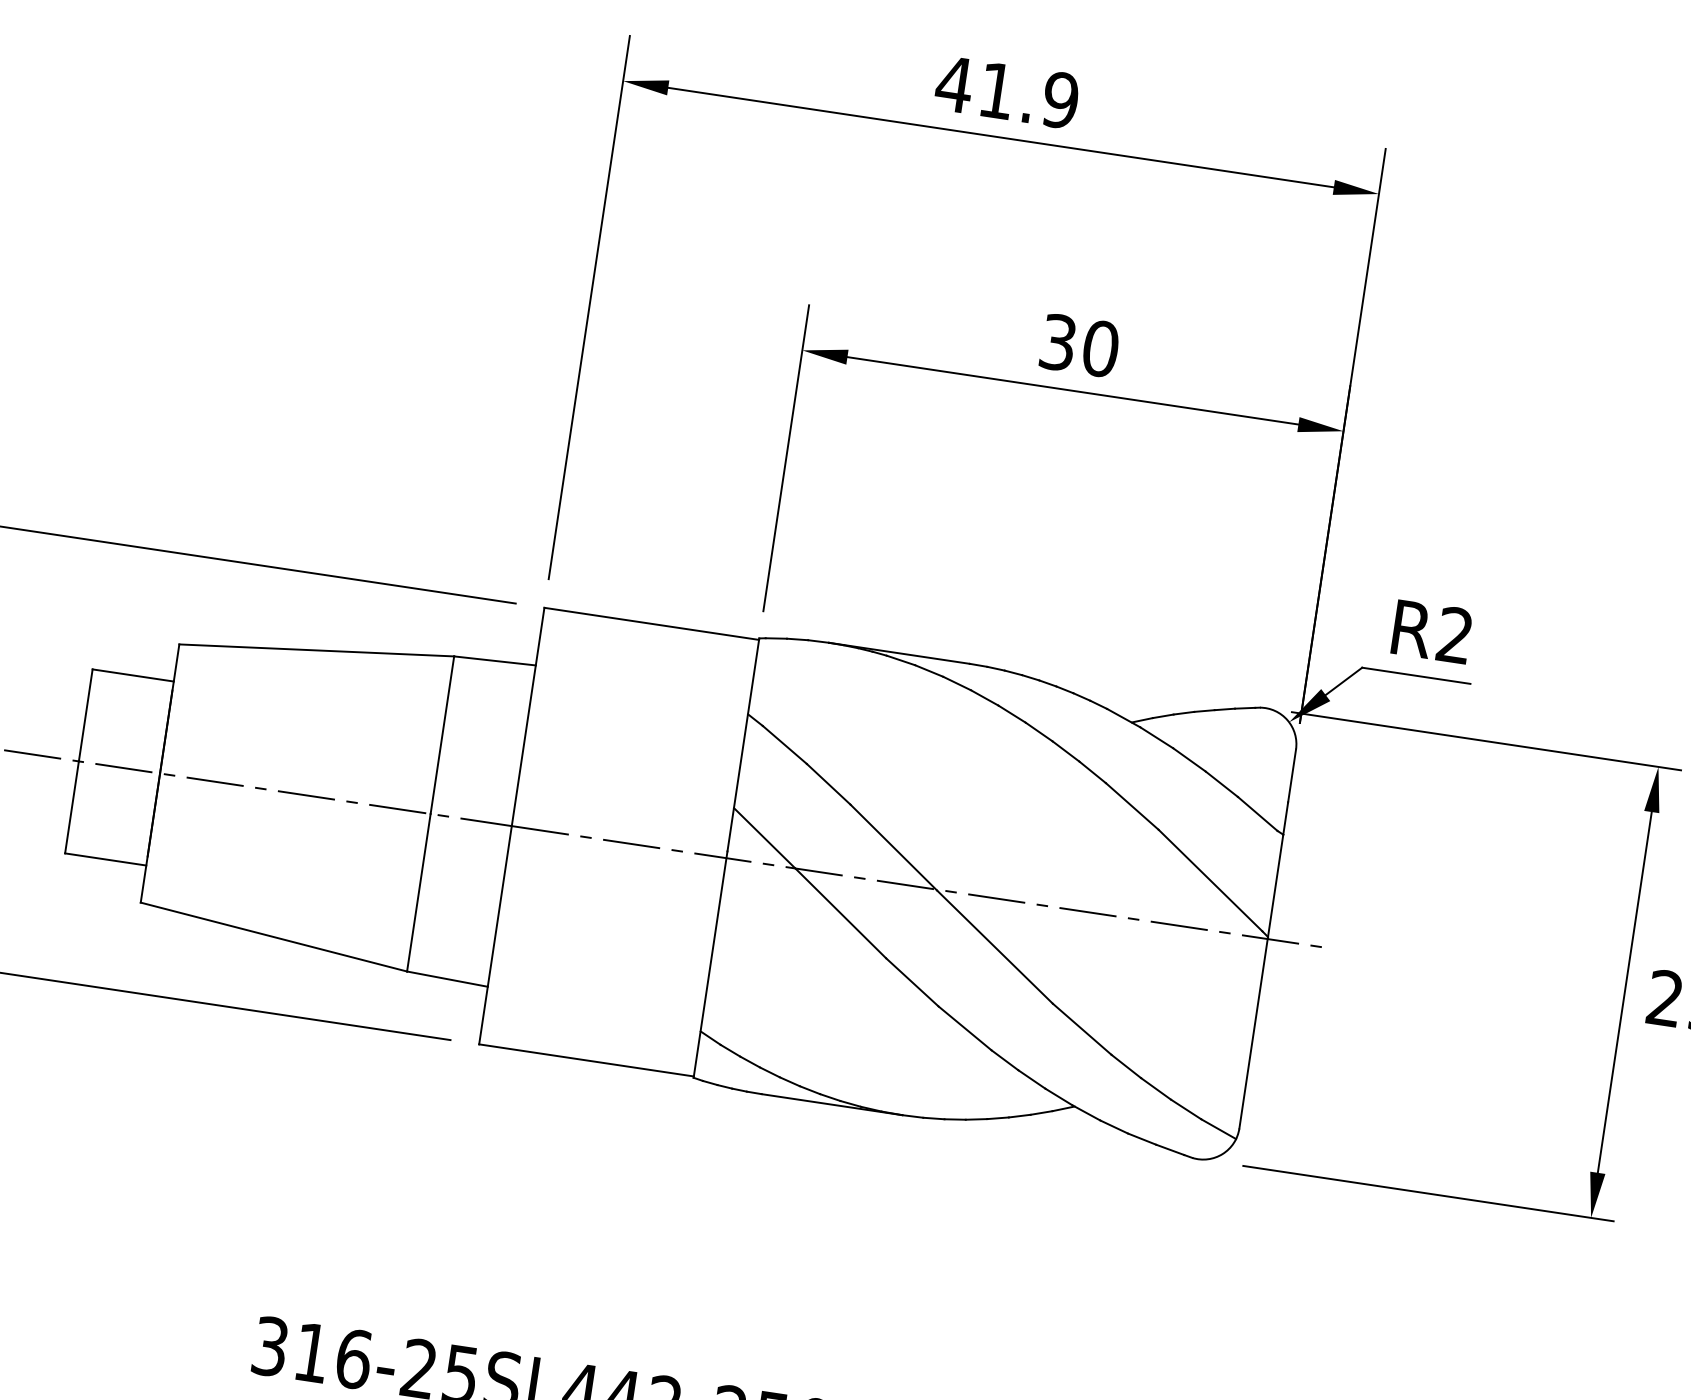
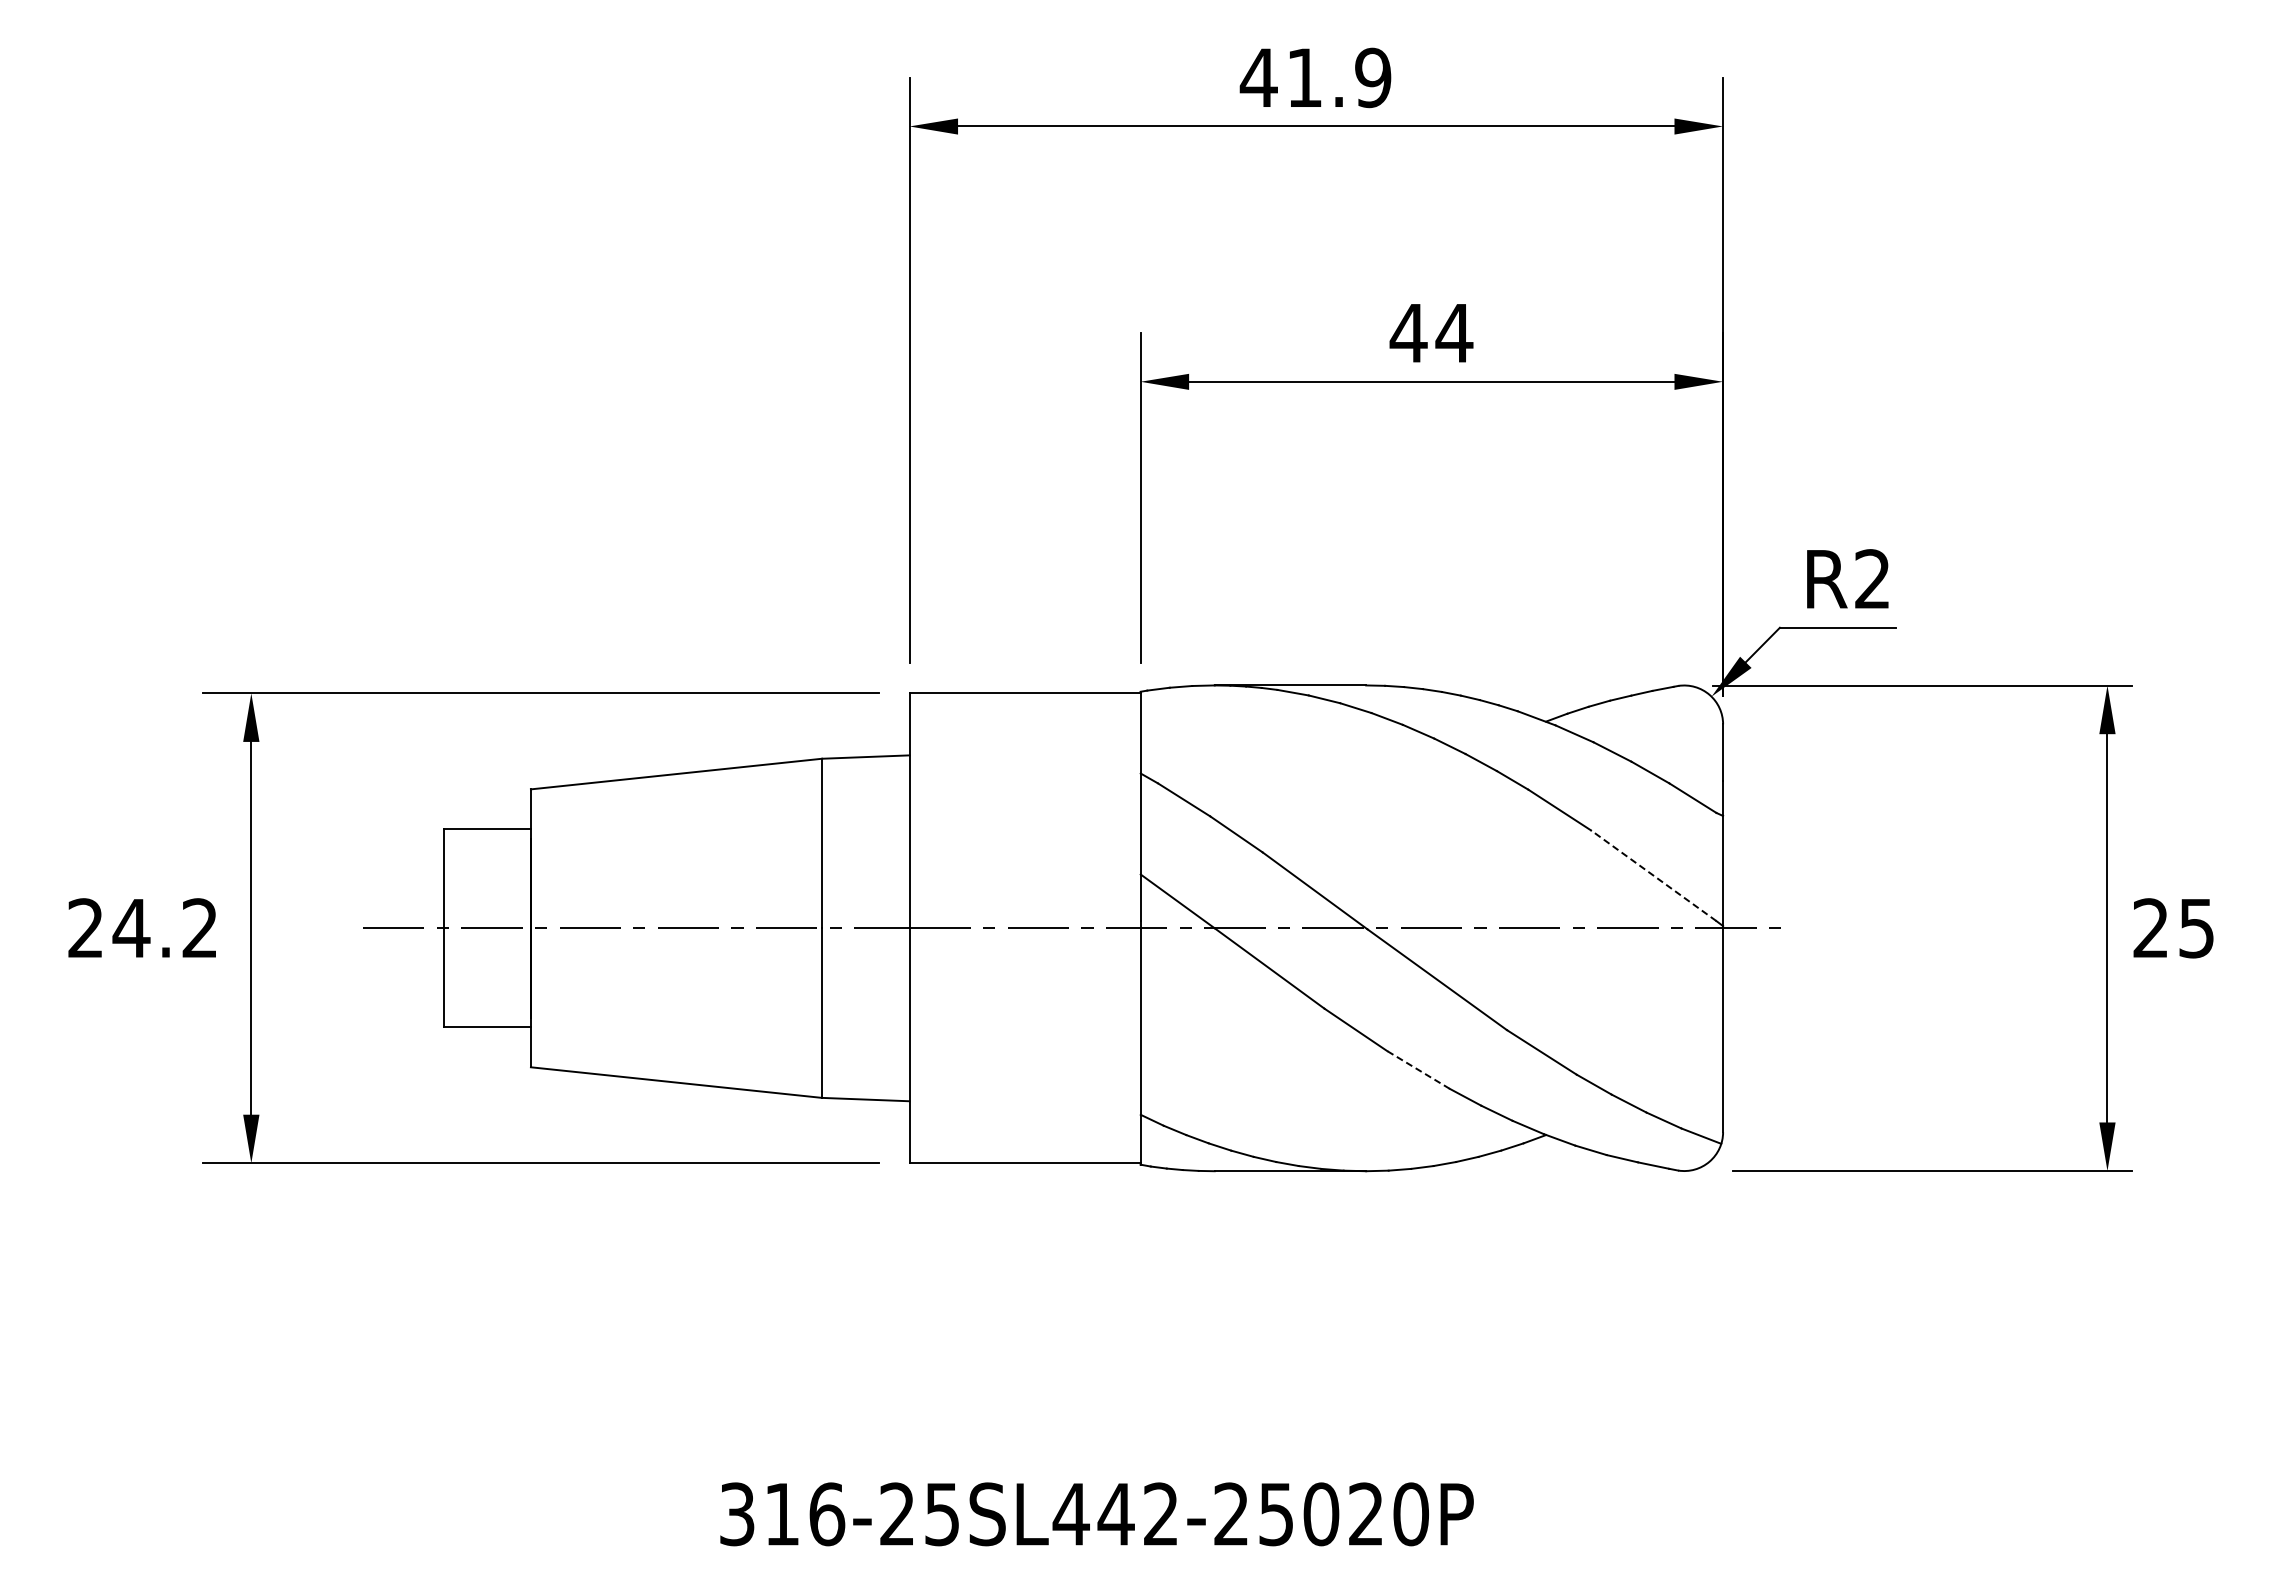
text: (1079, 345) -> (1431, 333), 30 -> 44
line: (1210, 880) -> (1653, 875), solid -> dashed
line: (965, 1027) -> (1418, 1069), solid -> dashed

